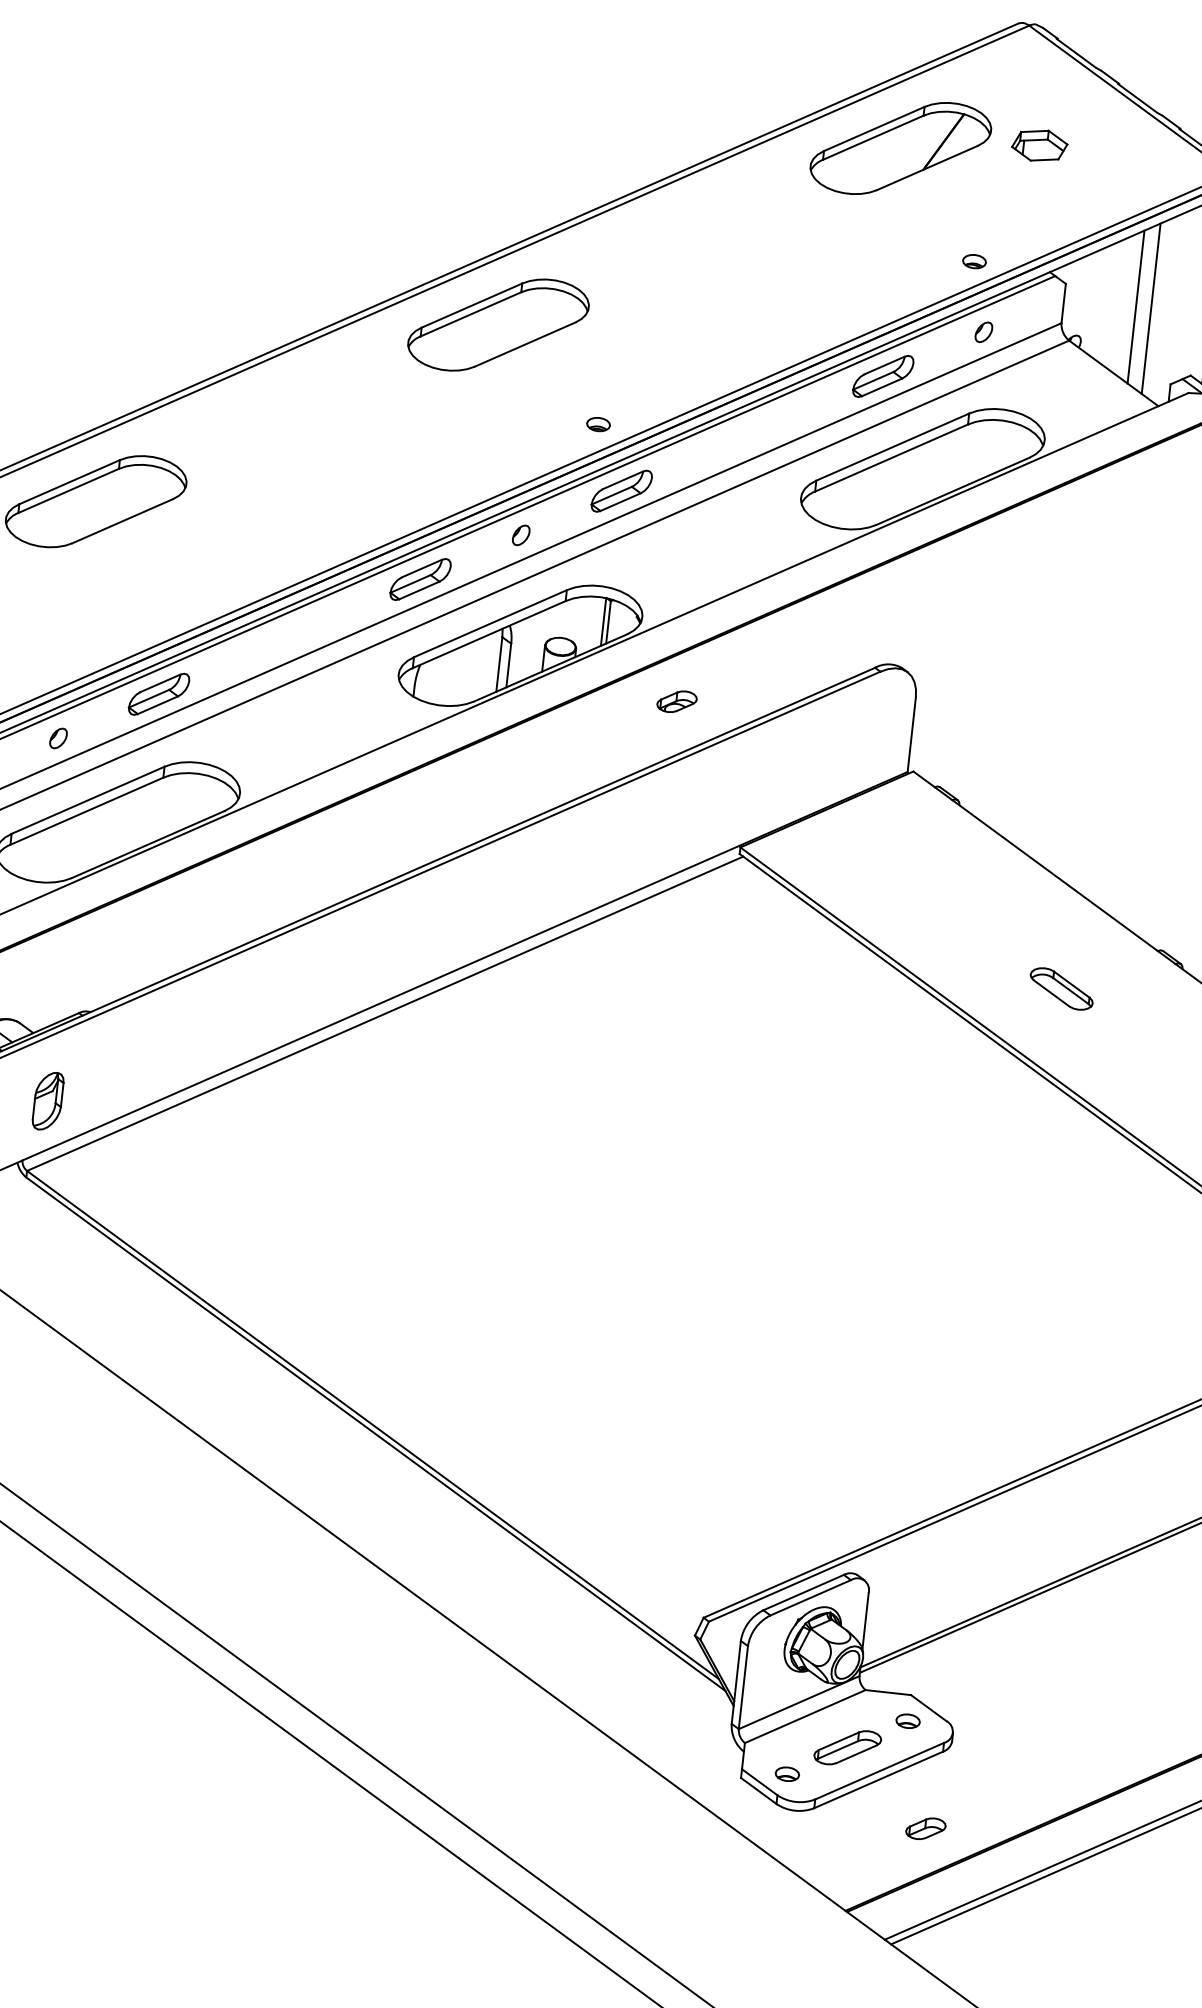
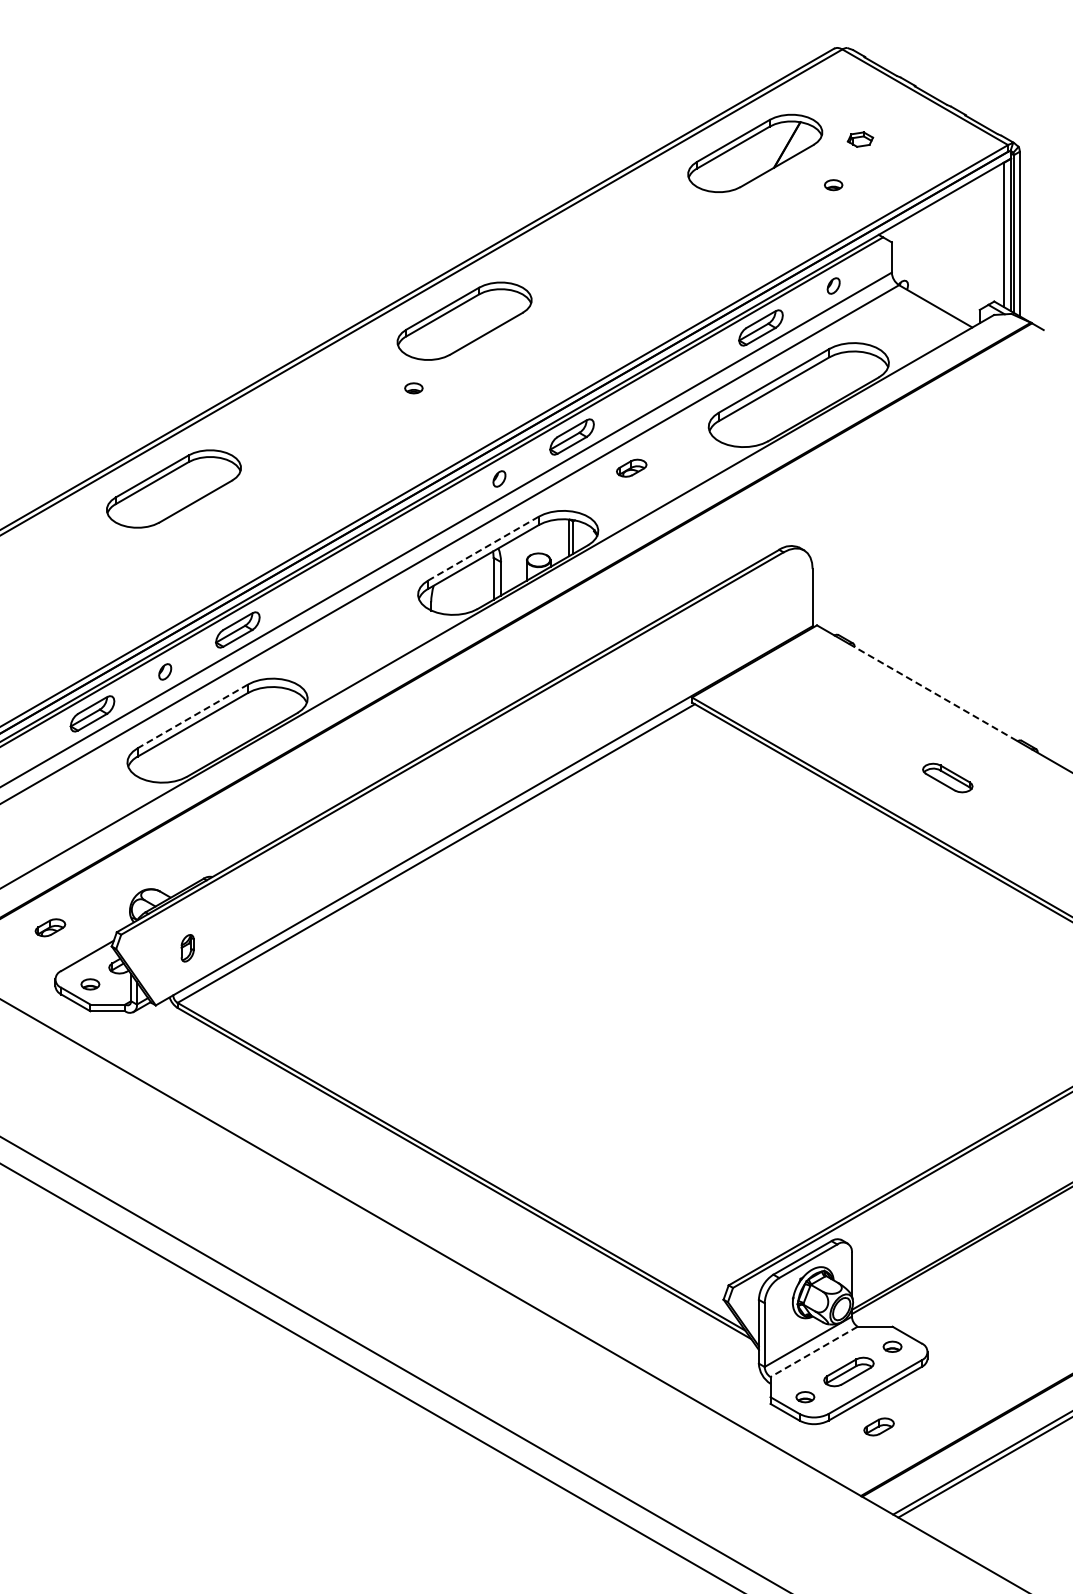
part: (1039, 145) -> (860, 139), size x0.6
part: (974, 262) -> (833, 185), moved
line: (1136, 306) -> (947, 253), removed
line: (1150, 307) -> (958, 253), removed
part: (598, 424) -> (413, 388), moved
part: (420, 578) -> (426, 520), removed
line: (490, 623) -> (483, 548), solid -> dashed
part: (676, 700) -> (631, 467), moved
line: (87, 800) -> (192, 716), solid -> dashed
line: (1055, 875) -> (933, 692), solid -> dashed
part: (47, 1101) -> (187, 948), size x0.6
line: (804, 1717) -> (813, 1352), solid -> dashed
part: (925, 1828) -> (878, 1426), moved

